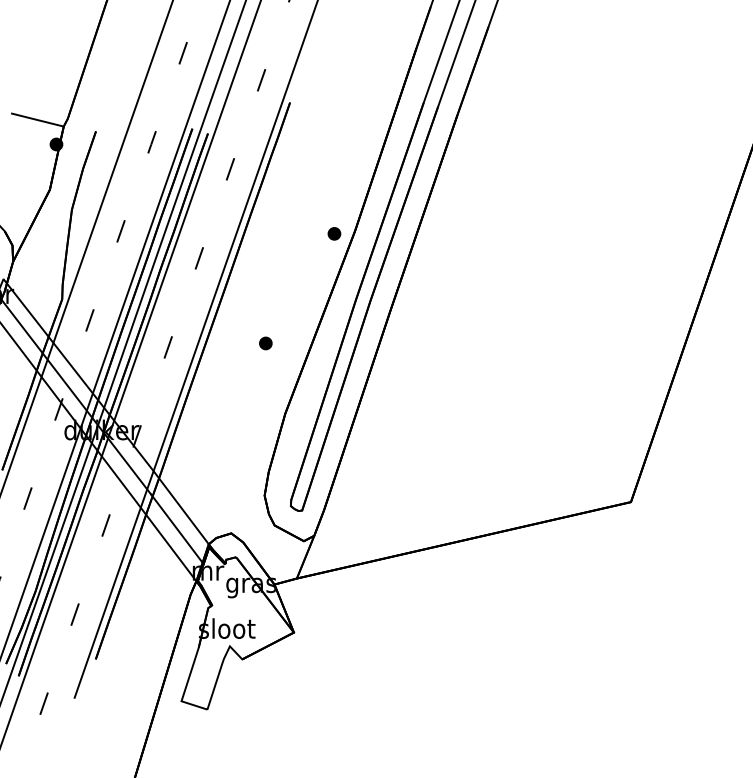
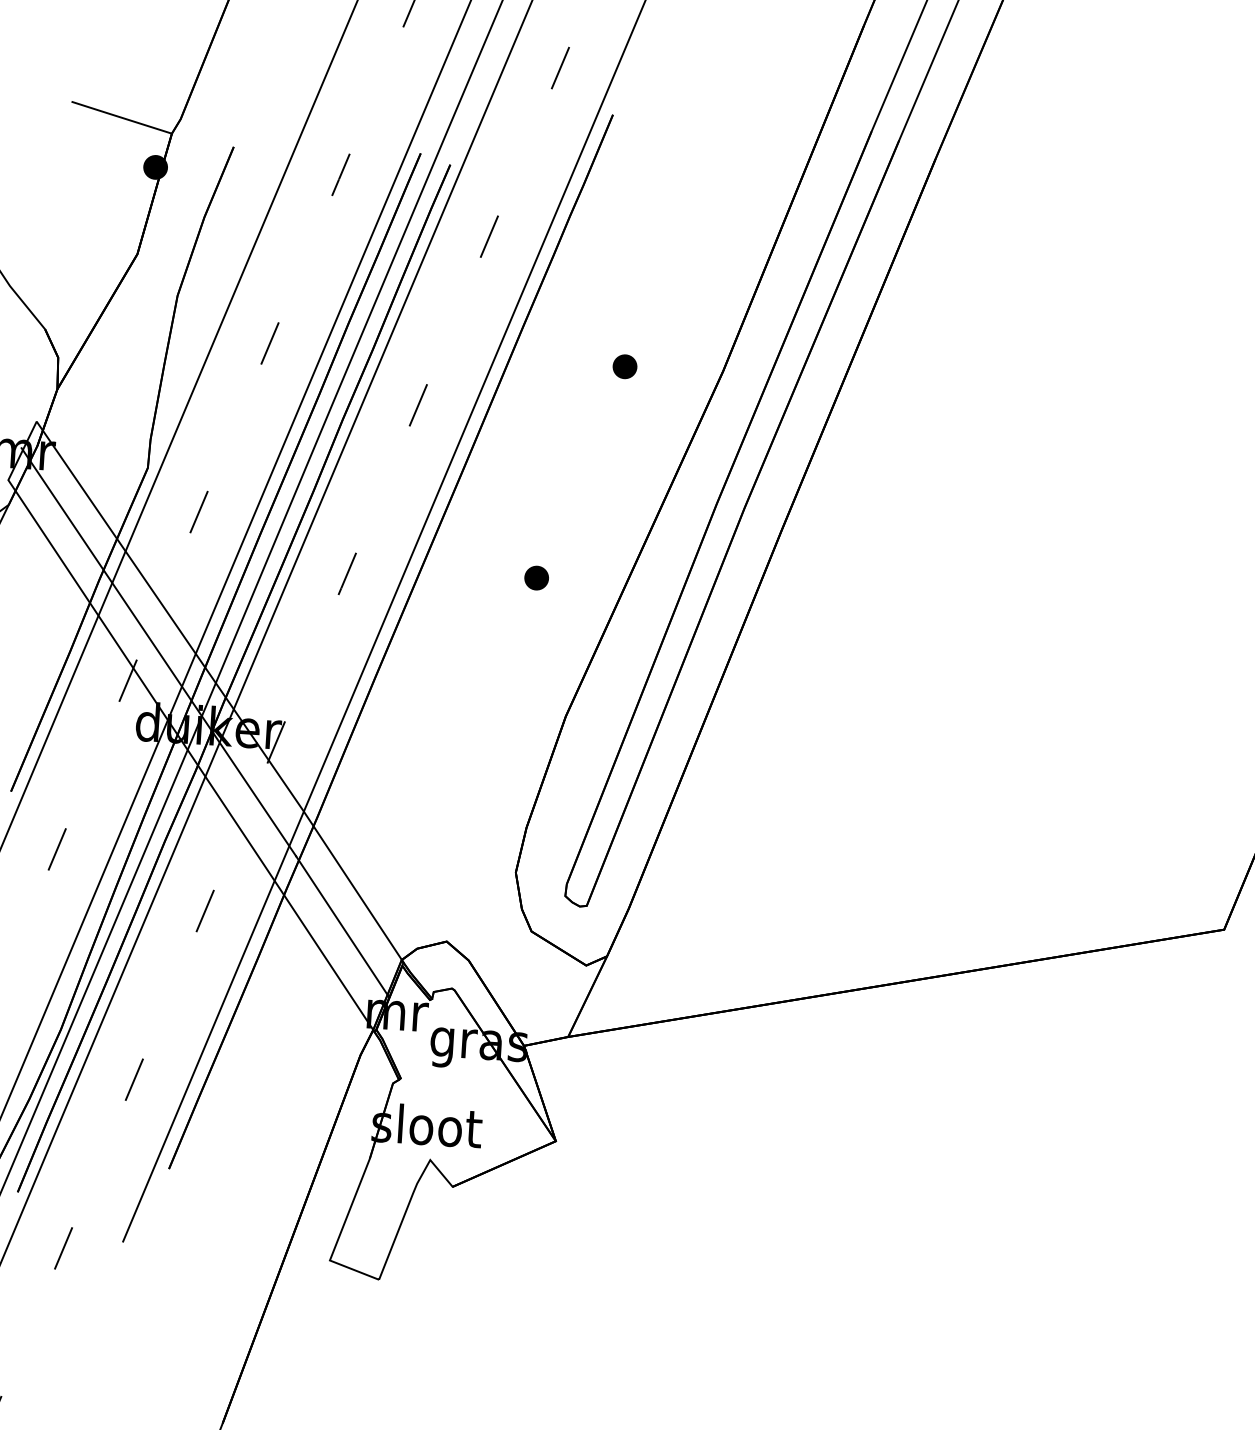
part: (334, 233) -> (625, 366), moved

